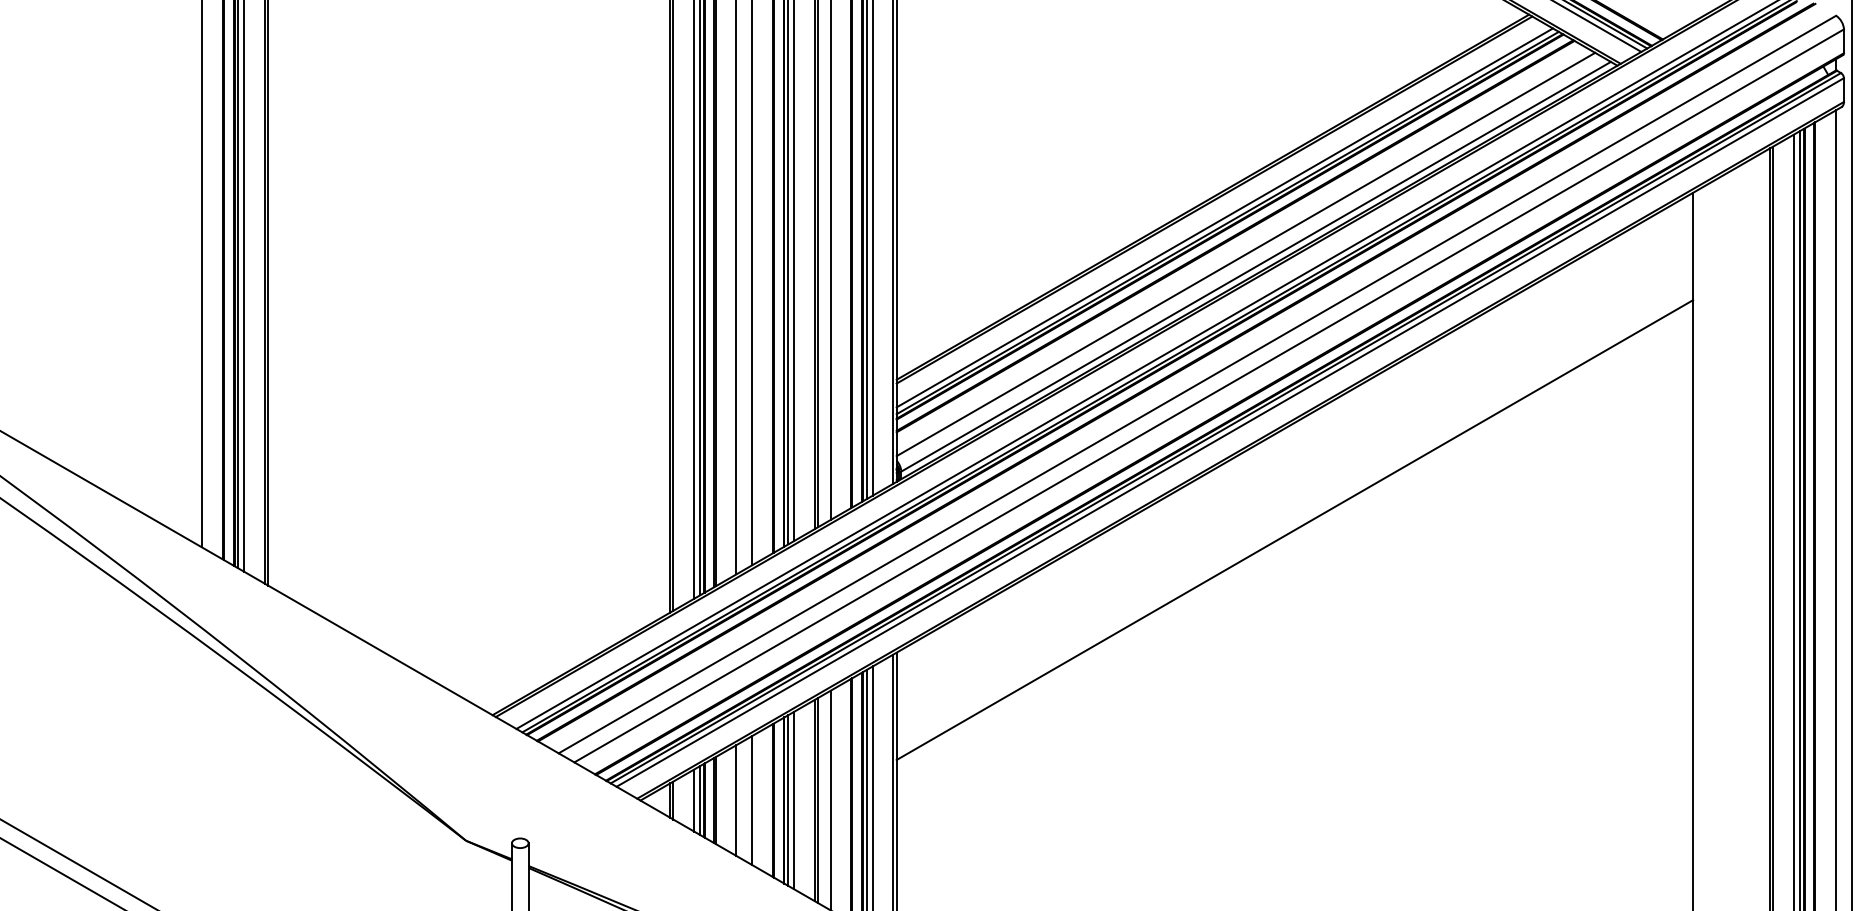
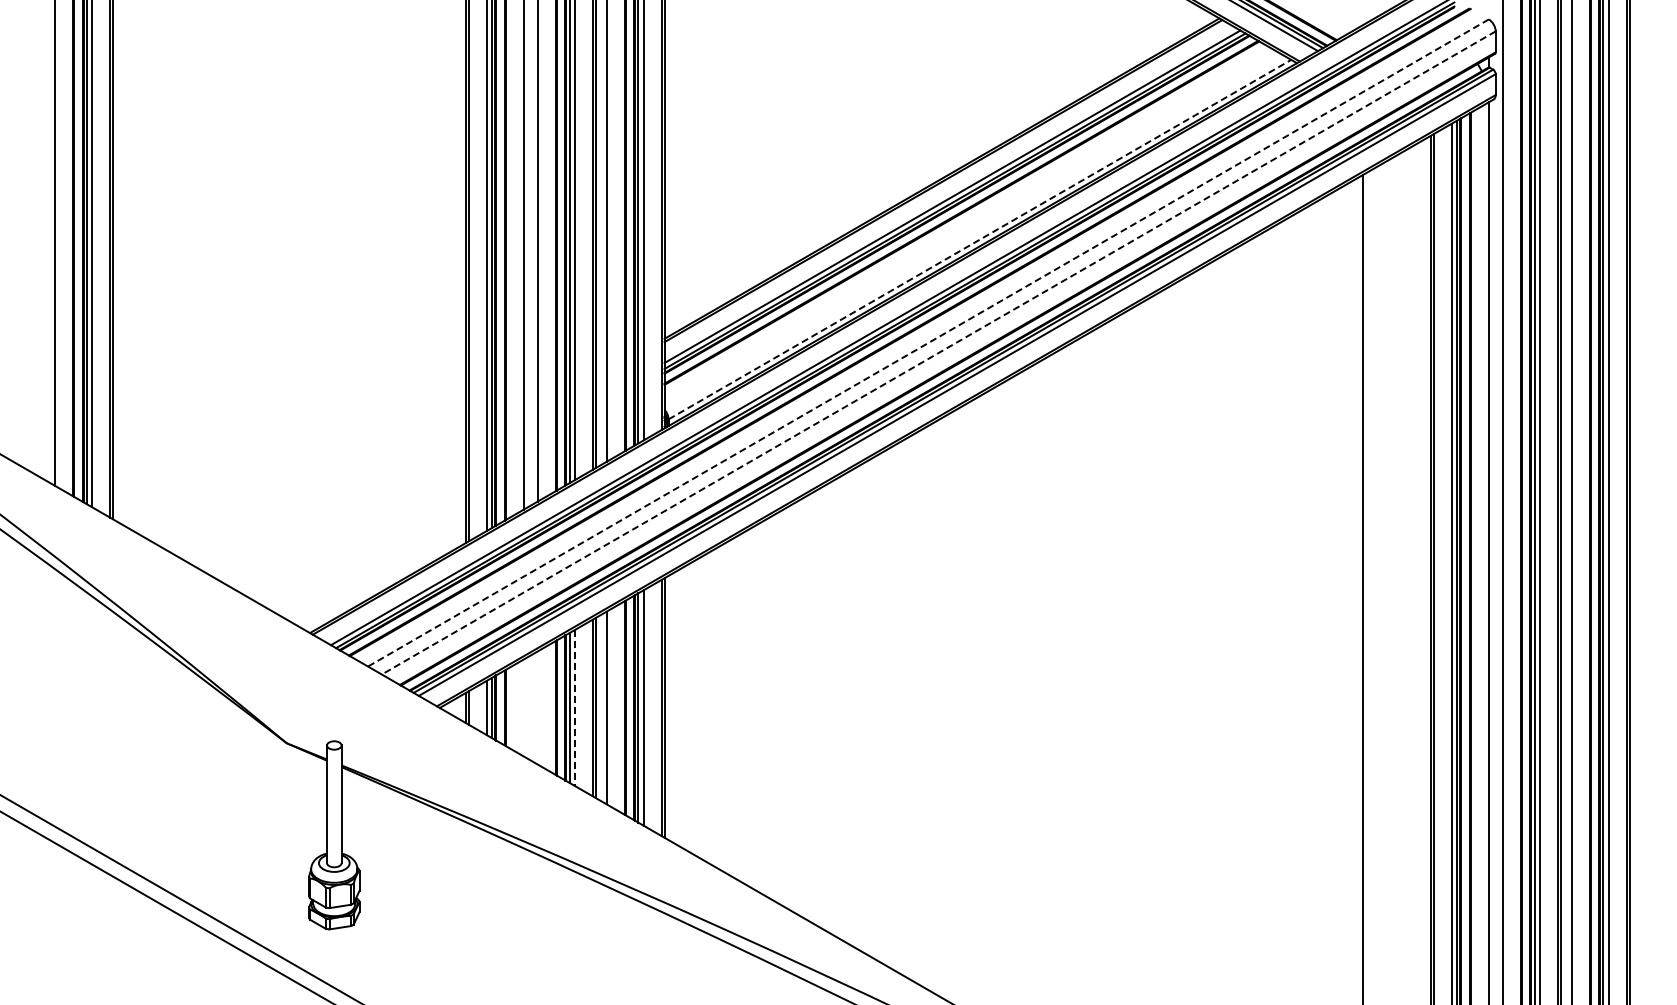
line: (1245, 254) -> (970, 228), removed
line: (1256, 266) -> (980, 239), solid -> dashed
line: (1197, 385) -> (928, 343), solid -> dashed
line: (1208, 396) -> (938, 353), solid -> dashed
line: (1294, 529) -> (1013, 470), removed
line: (735, 799) -> (523, 707), removed
line: (751, 799) -> (537, 707), removed
line: (794, 801) -> (574, 708), solid -> dashed

